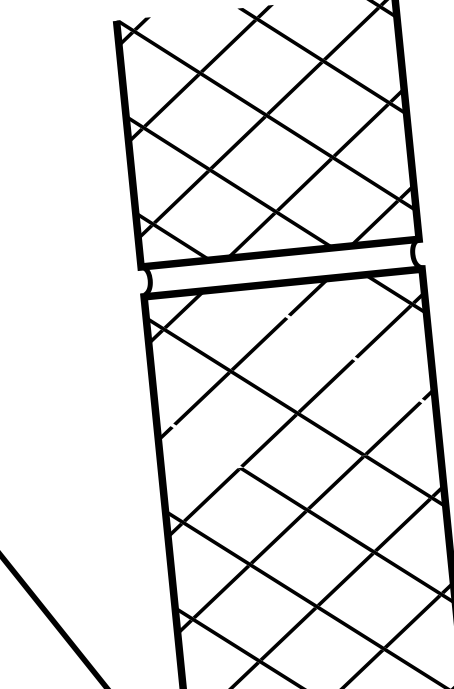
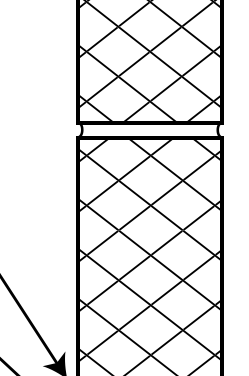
fill: (337, 350) -> (174, 175), added
fill: (199, 438) -> (99, 213), added

